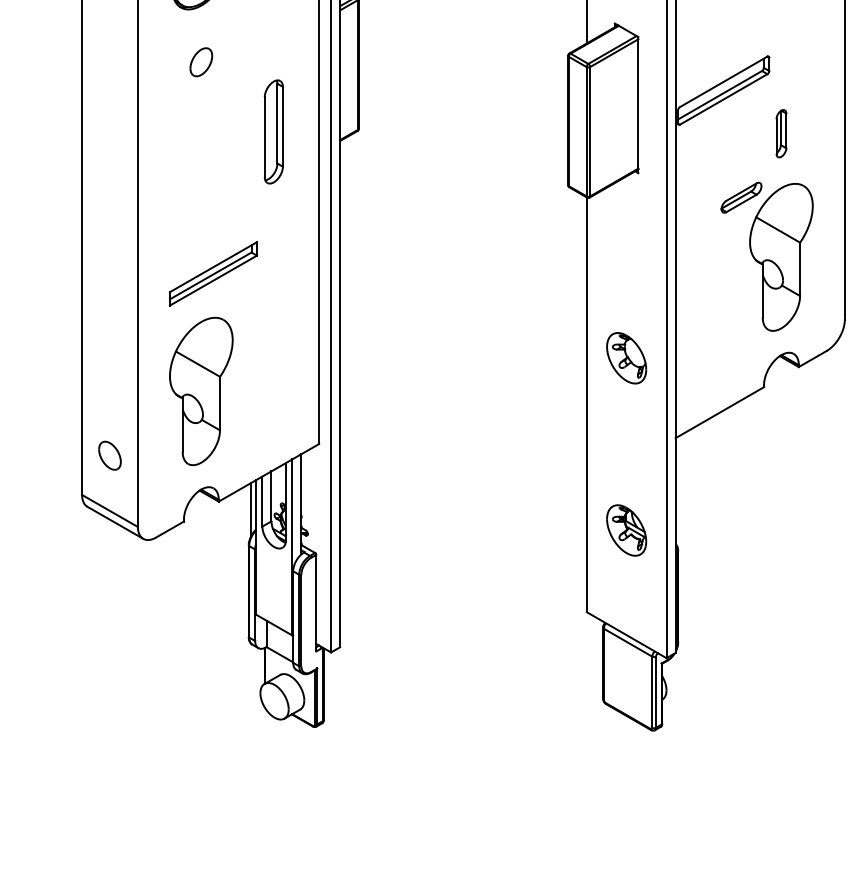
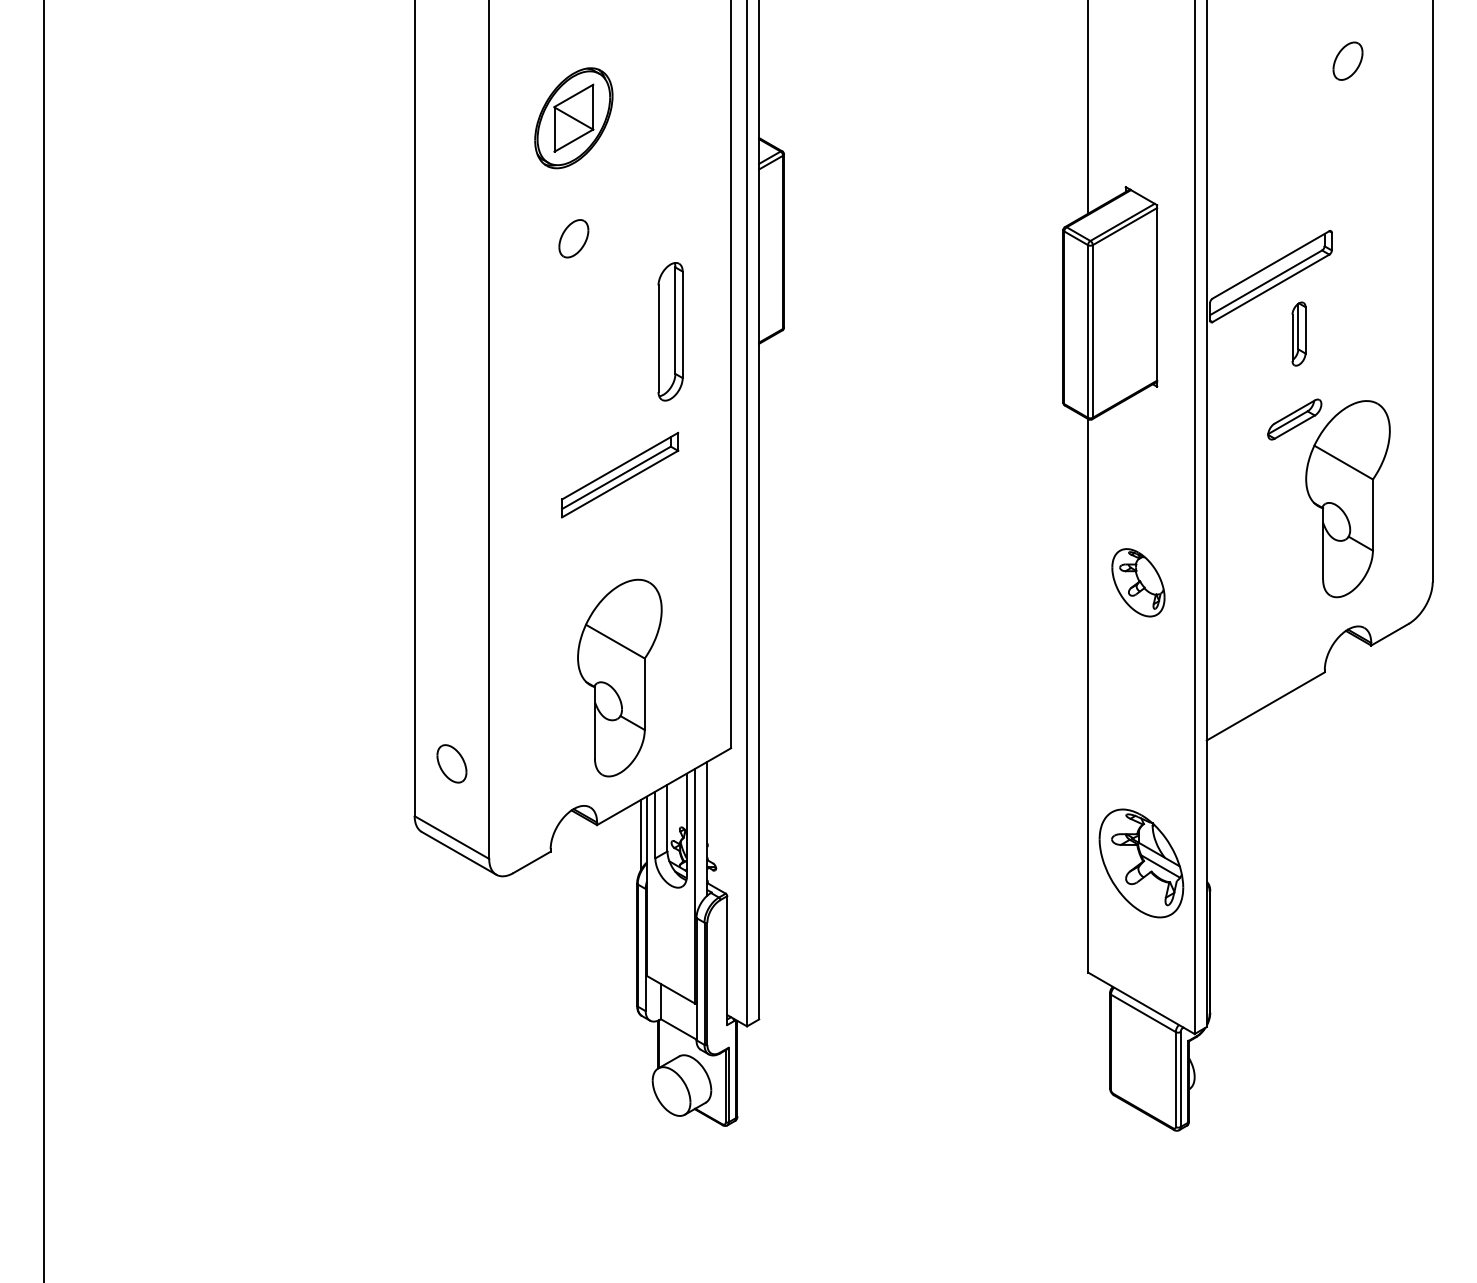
part: (781, 133) -> (1298, 333), moved
part: (213, 273) -> (620, 474), moved
part: (626, 358) -> (1138, 582), moved
part: (201, 391) -> (619, 677), moved
part: (626, 530) -> (1141, 863), size x1.6

